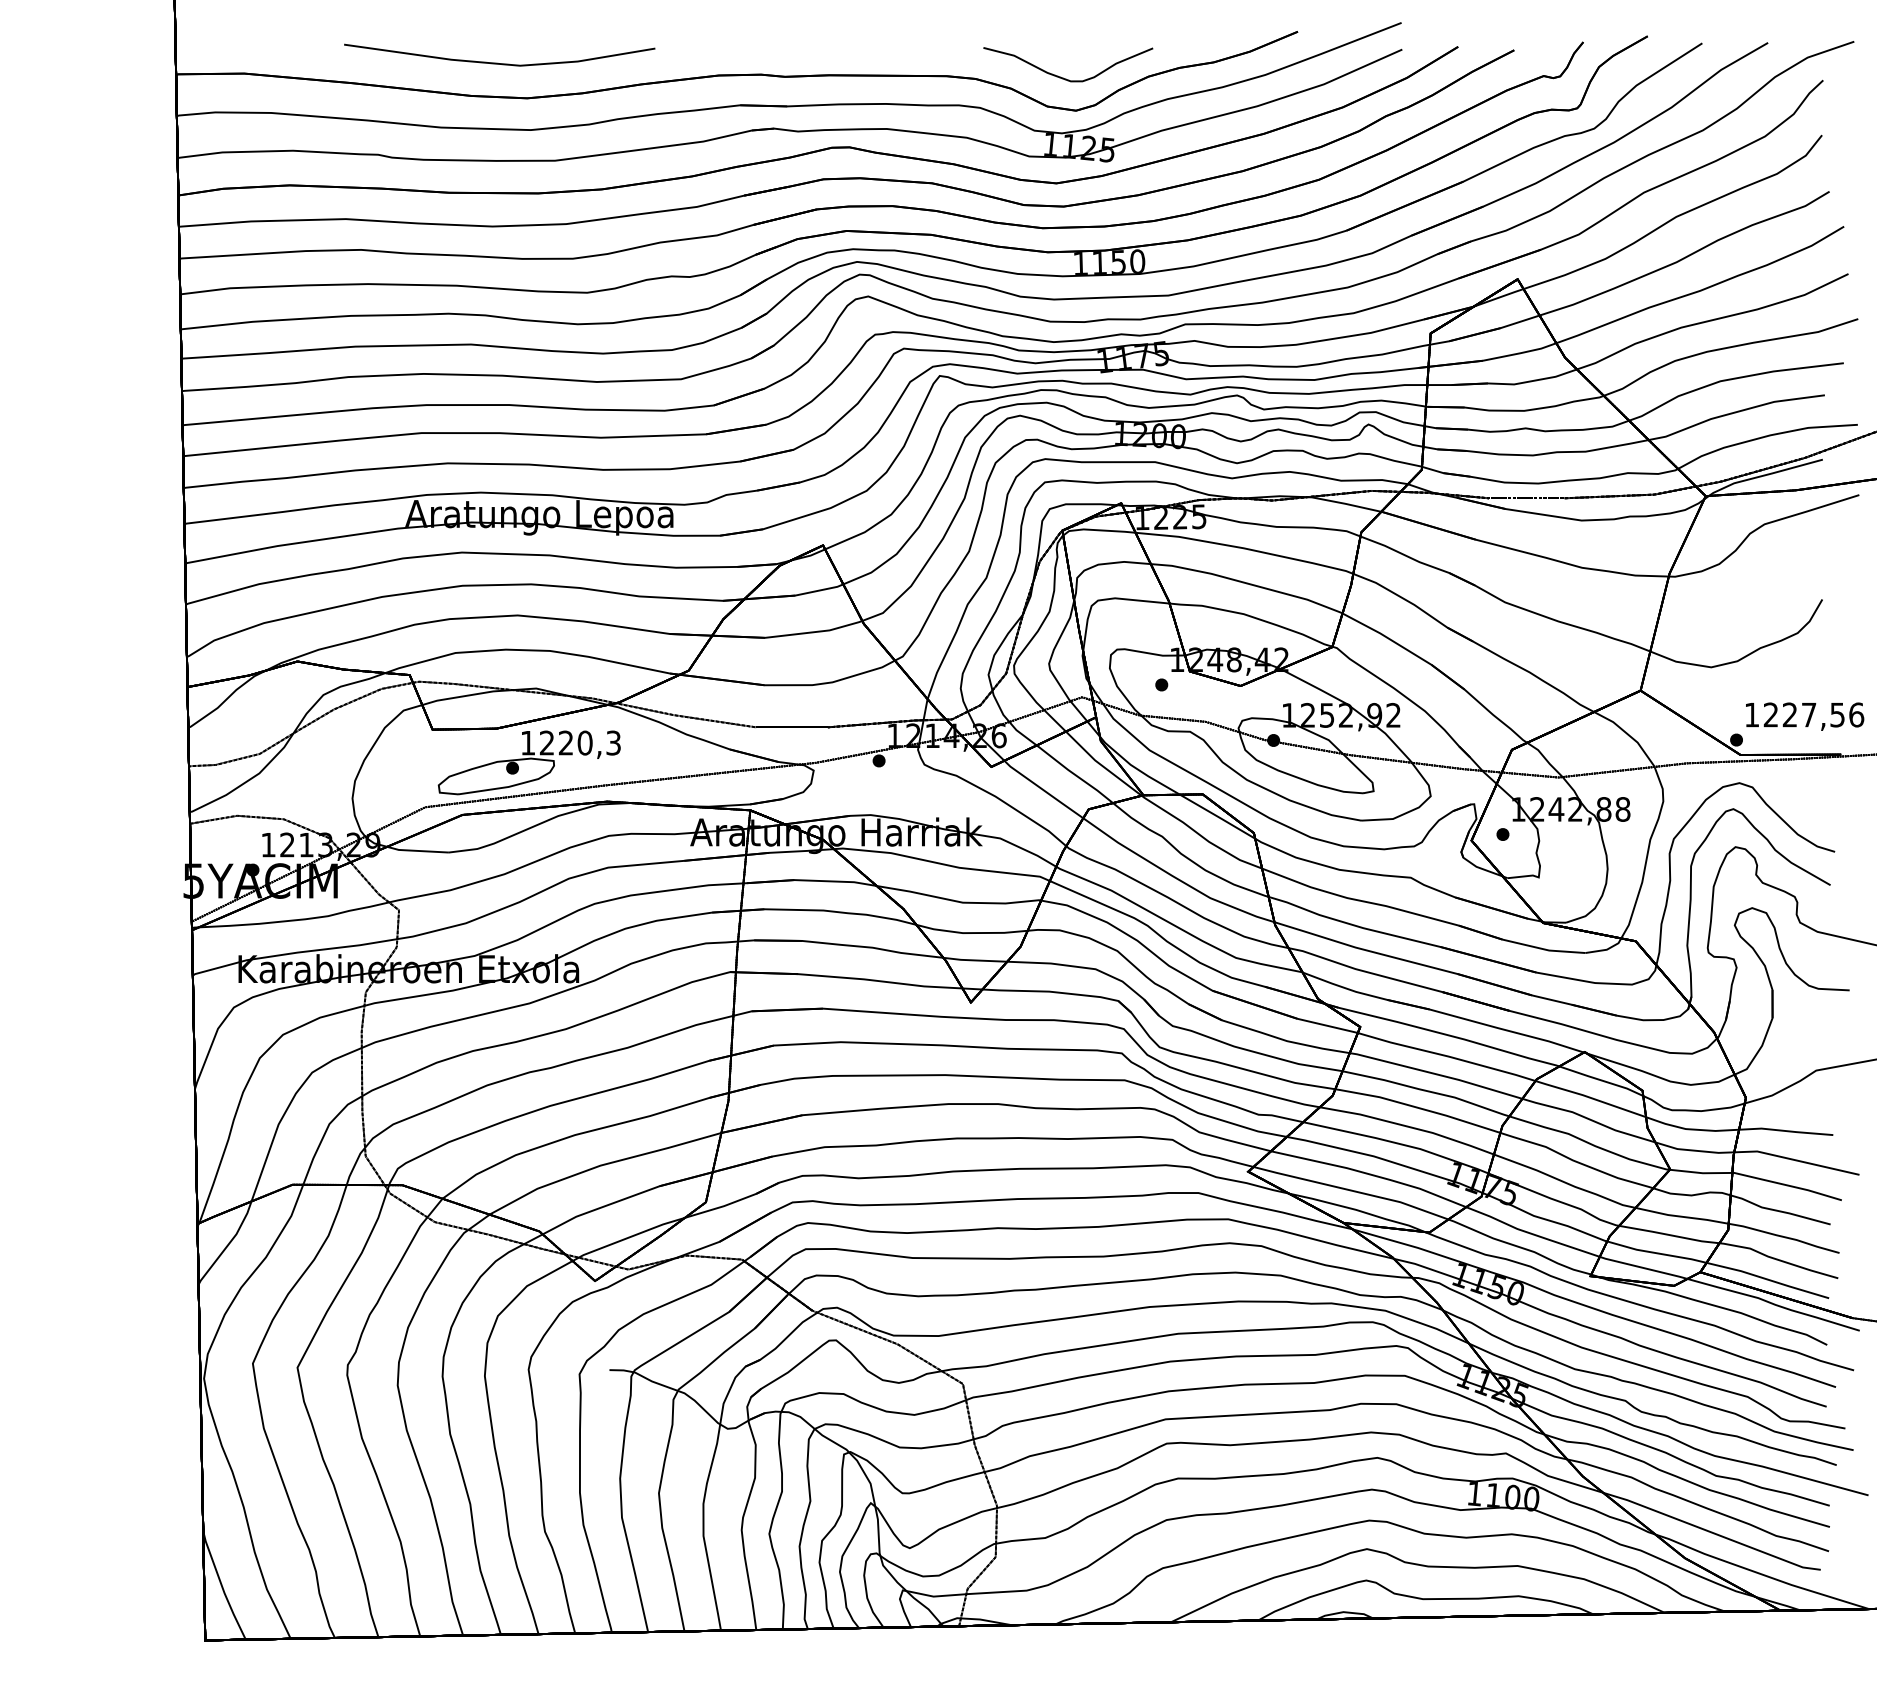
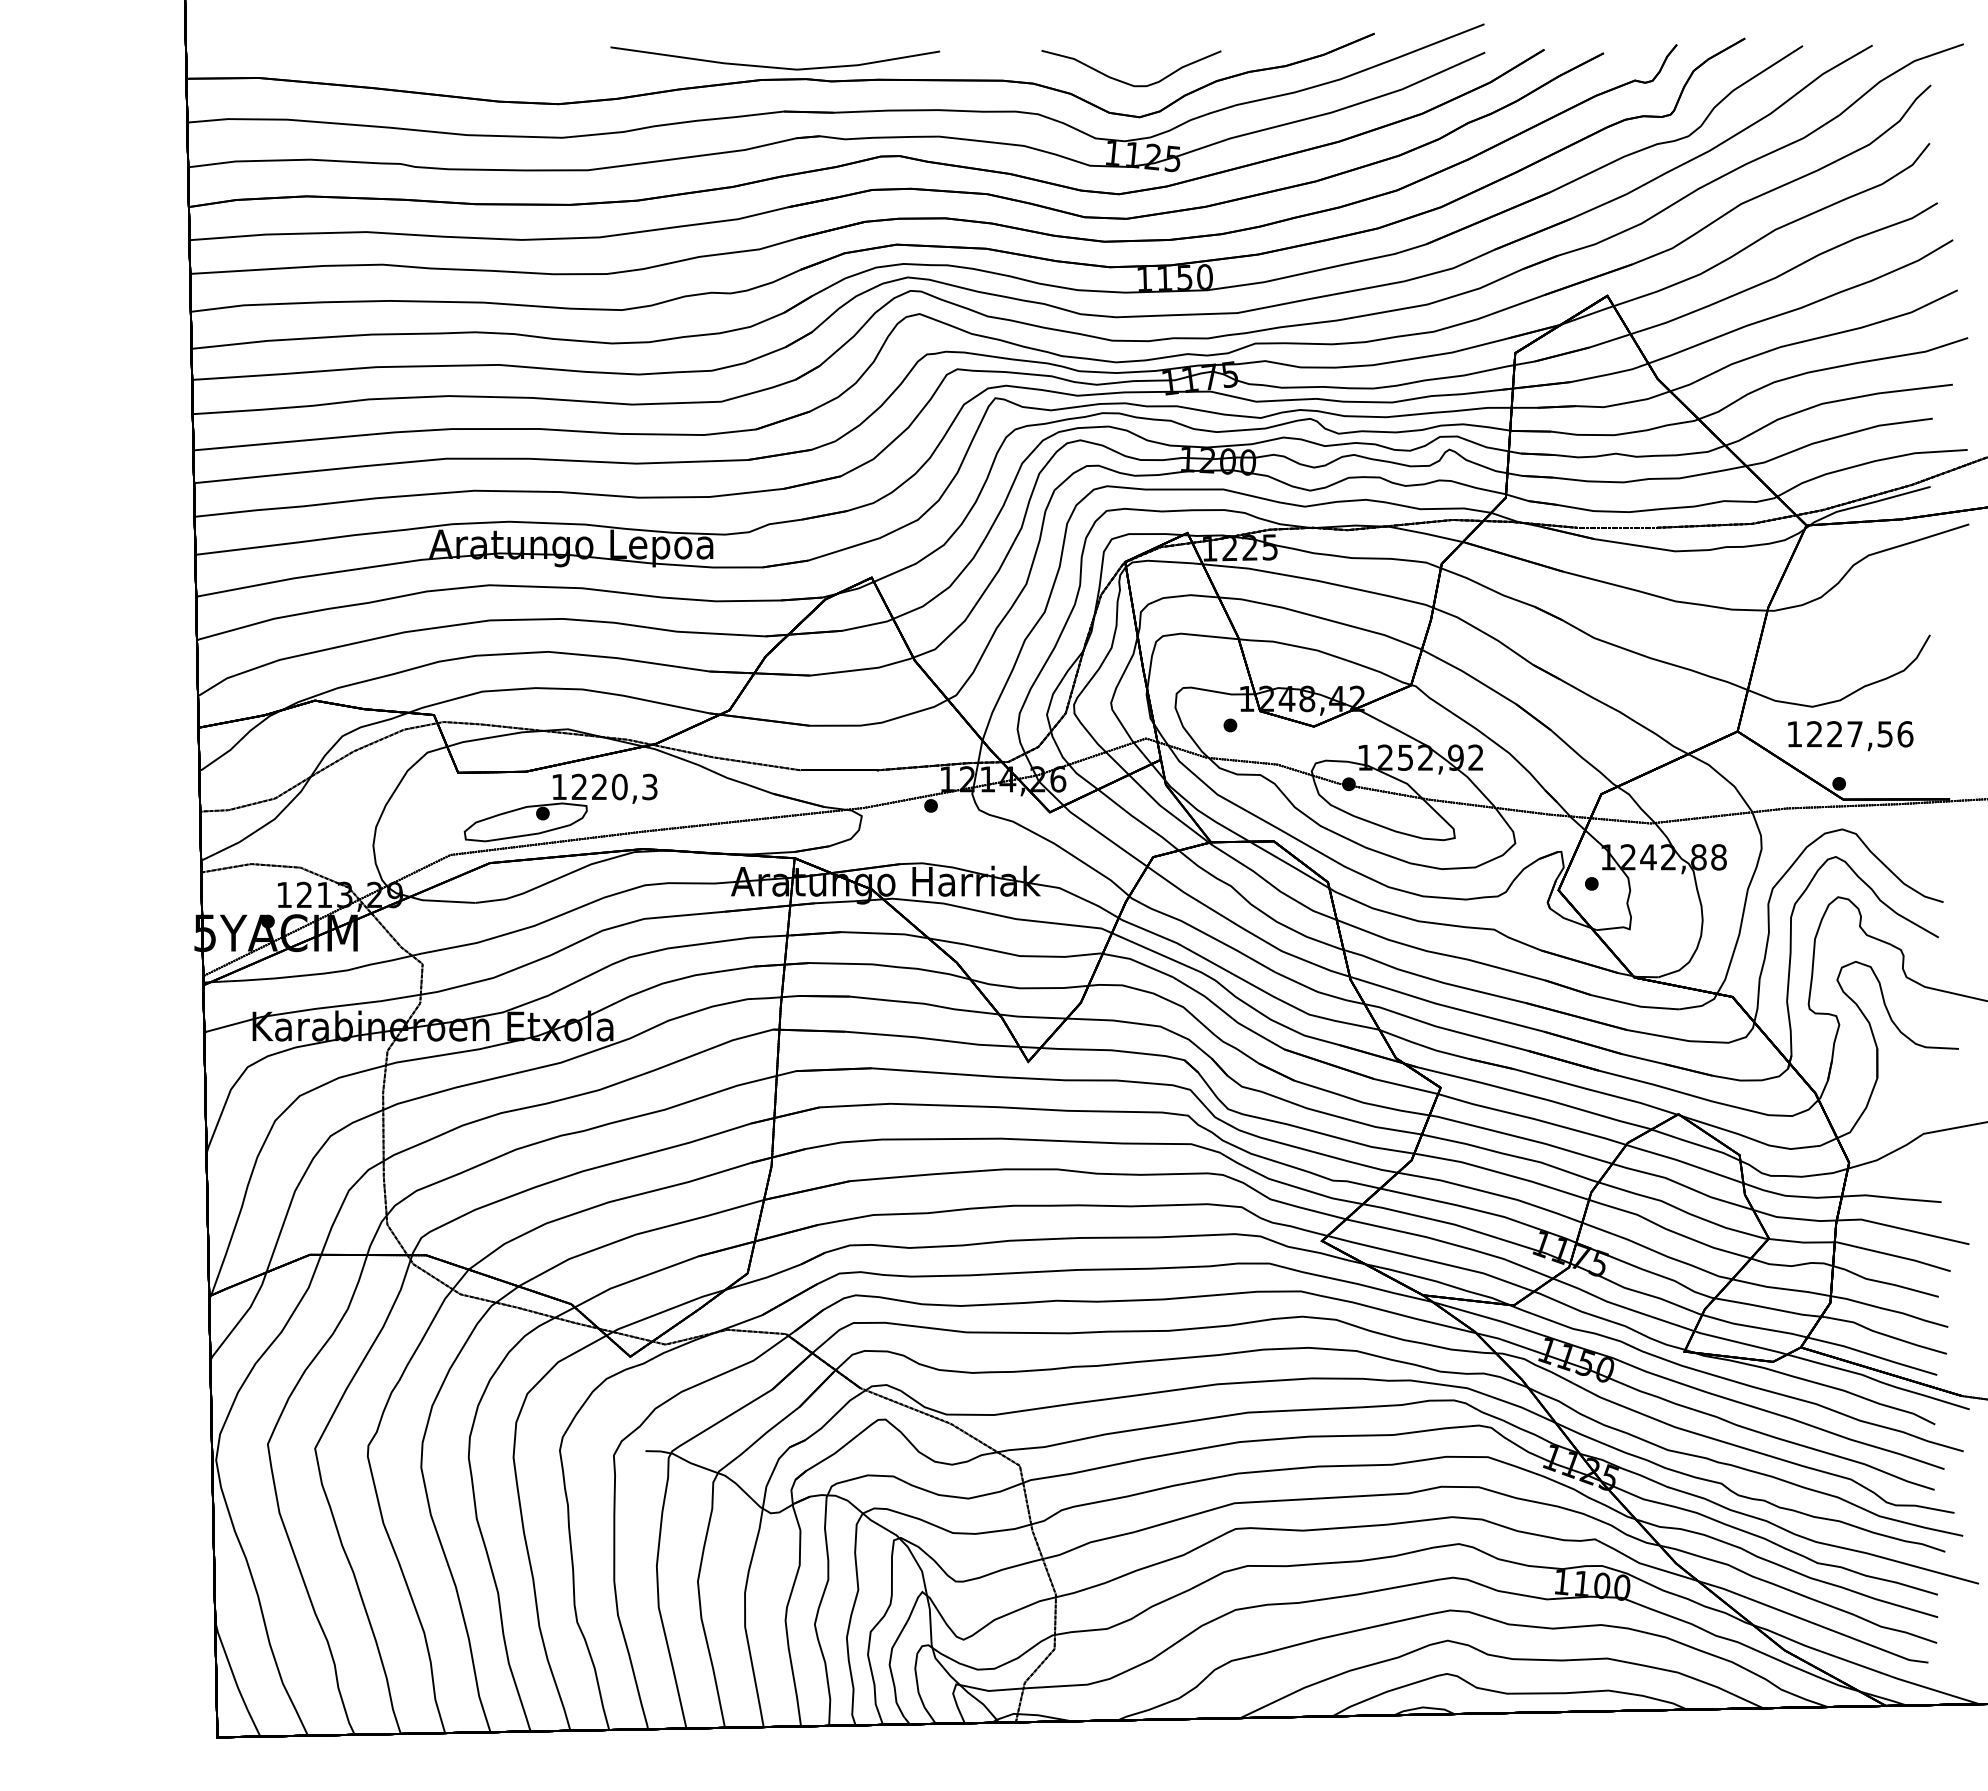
part: (499, 62) -> (775, 66), moved
text: (1804, 717) -> (1850, 736), moved

